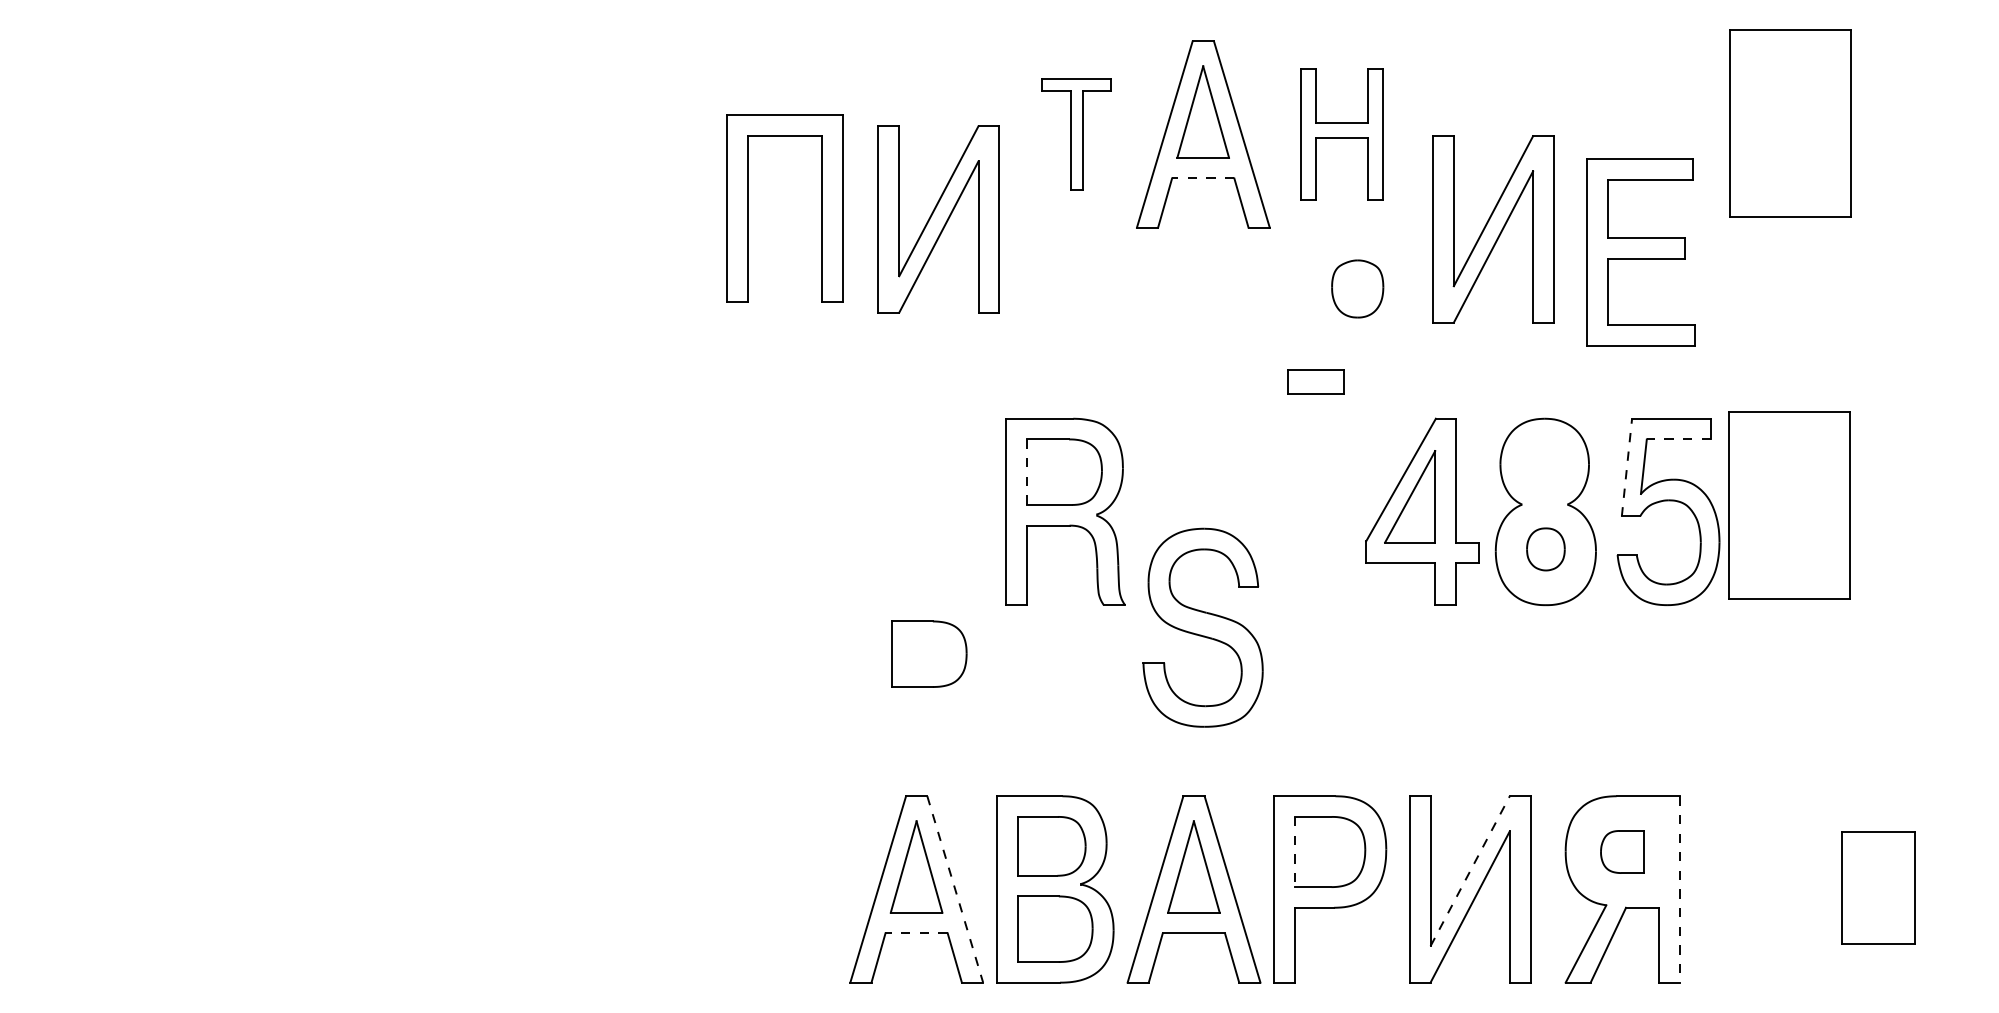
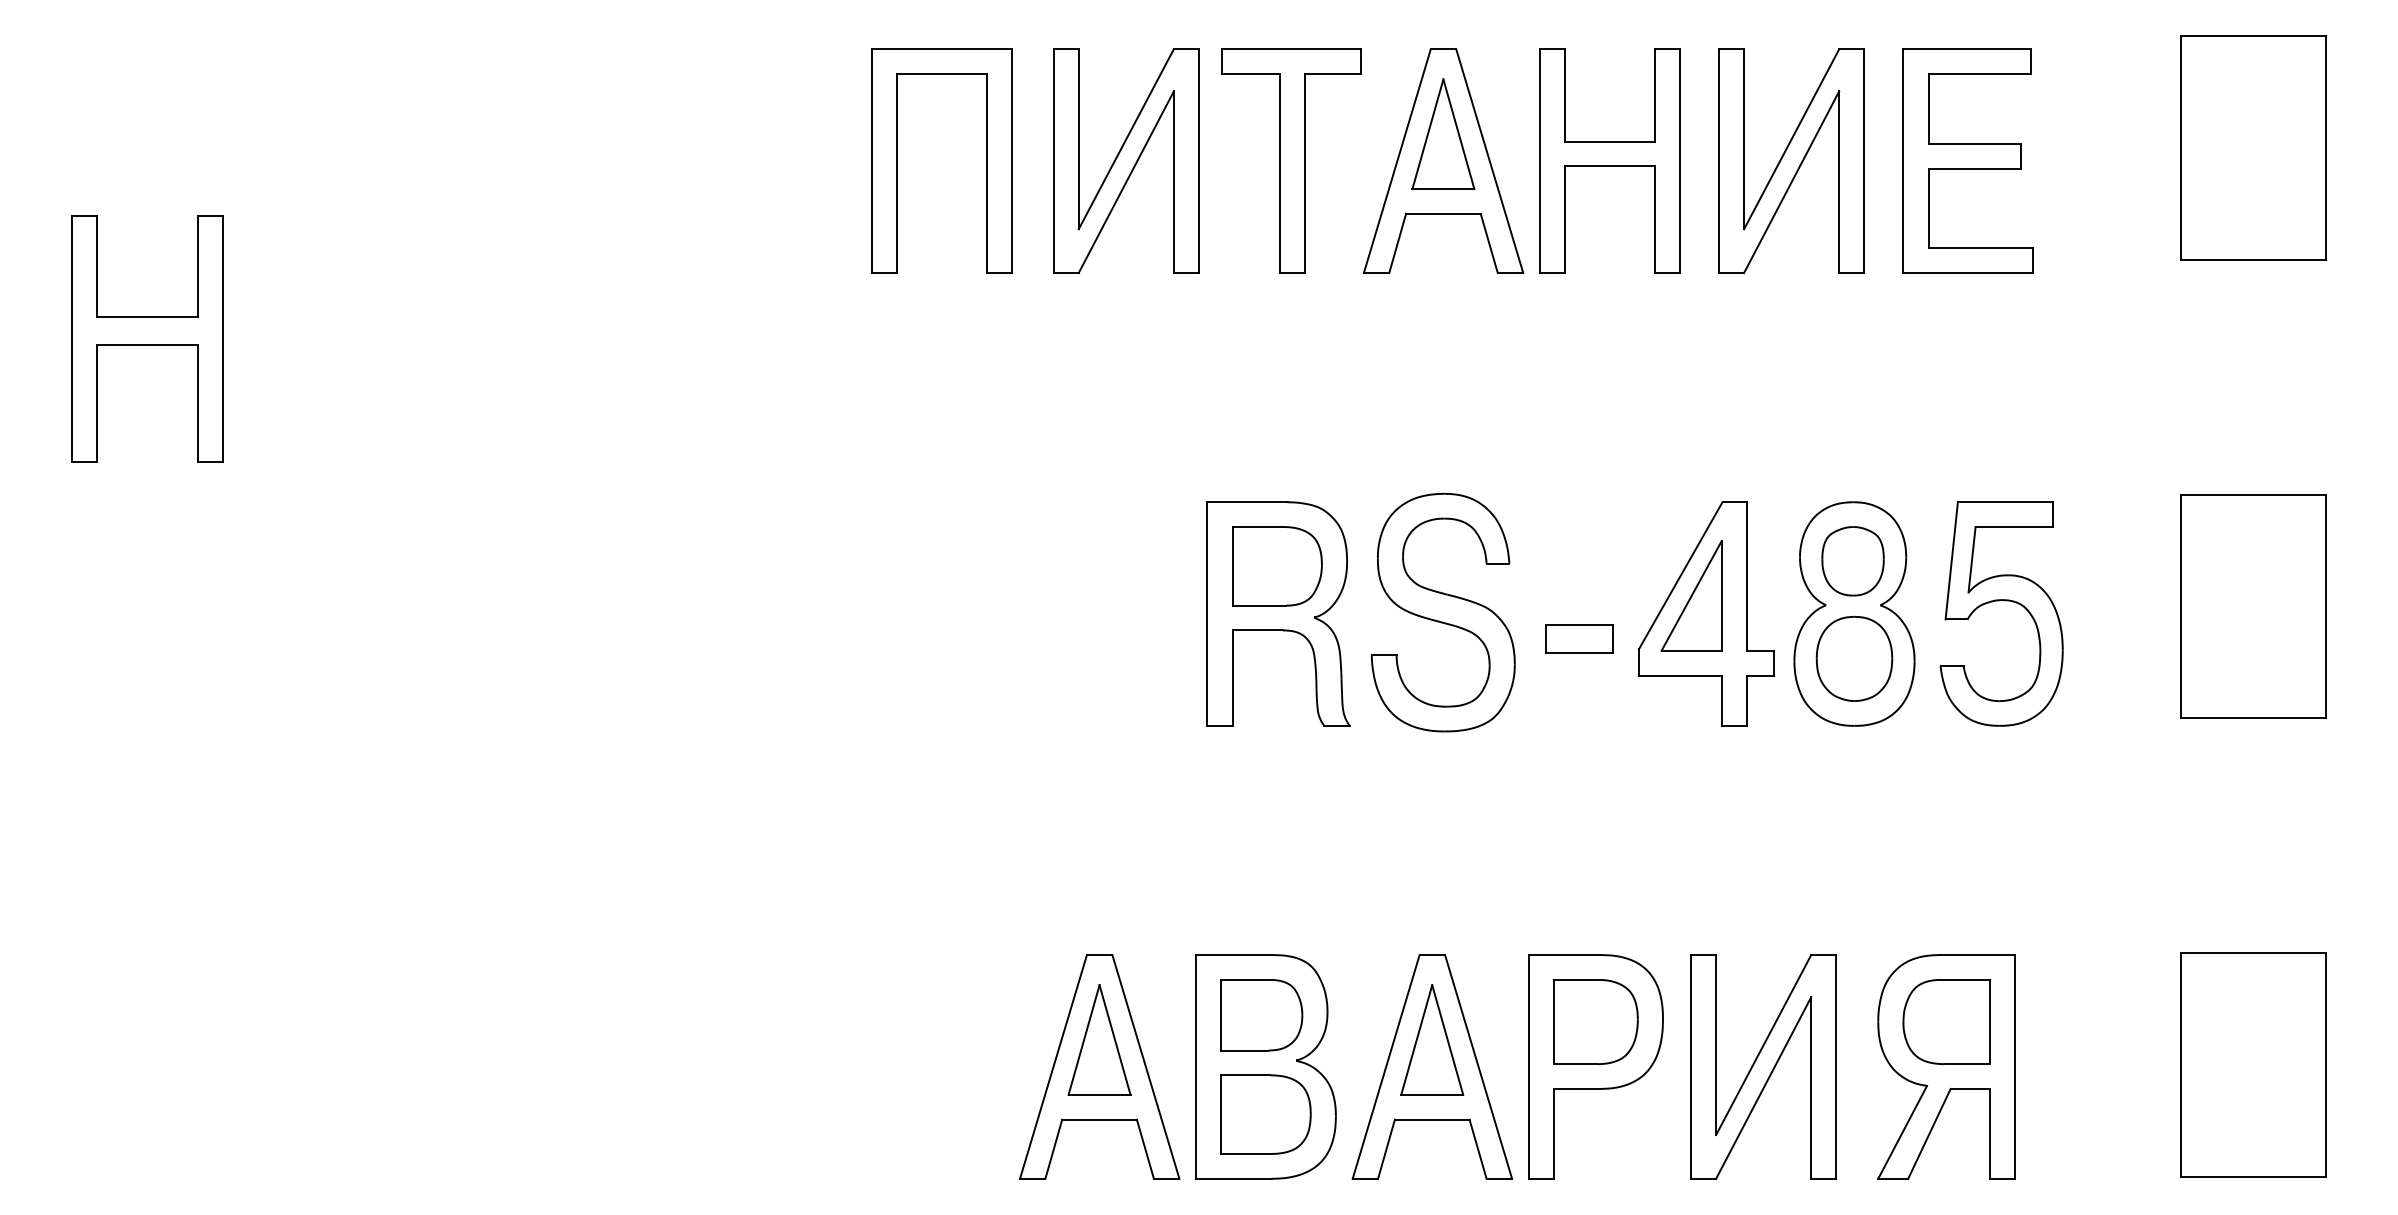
part: (1790, 123) -> (2253, 148), moved
part: (1075, 134) -> (1290, 161), size x1.67
part: (1341, 134) -> (1609, 161), size x1.43
line: (1202, 178) -> (1442, 213), dashed -> solid
part: (748, 208) -> (897, 161), moved
part: (938, 219) -> (1125, 161), moved
part: (1493, 229) -> (1791, 161), moved
part: (1640, 252) -> (1968, 161), moved
part: (122, 282) -> (146, 338), added
part: (1357, 288) -> (1852, 560), moved
part: (1315, 381) -> (1578, 638), moved
line: (1678, 439) -> (2013, 527), dashed -> solid
line: (1627, 467) -> (1952, 560), dashed -> solid
line: (1027, 472) -> (1232, 566), dashed -> solid
part: (1789, 505) -> (2253, 606), moved
part: (1545, 549) -> (1854, 659), size x1.67
part: (1202, 627) -> (1442, 612), moved
part: (929, 653) -> (1115, 783), removed
part: (1622, 851) -> (1946, 1021), size x1.67
line: (1295, 852) -> (1554, 1022), dashed -> solid
line: (1470, 871) -> (1764, 1045), dashed -> solid
part: (1878, 887) -> (2253, 1064), size x1.67
line: (955, 889) -> (1146, 1066), dashed -> solid
line: (1679, 889) -> (2014, 1066), dashed -> solid
line: (916, 933) -> (1099, 1119), dashed -> solid

